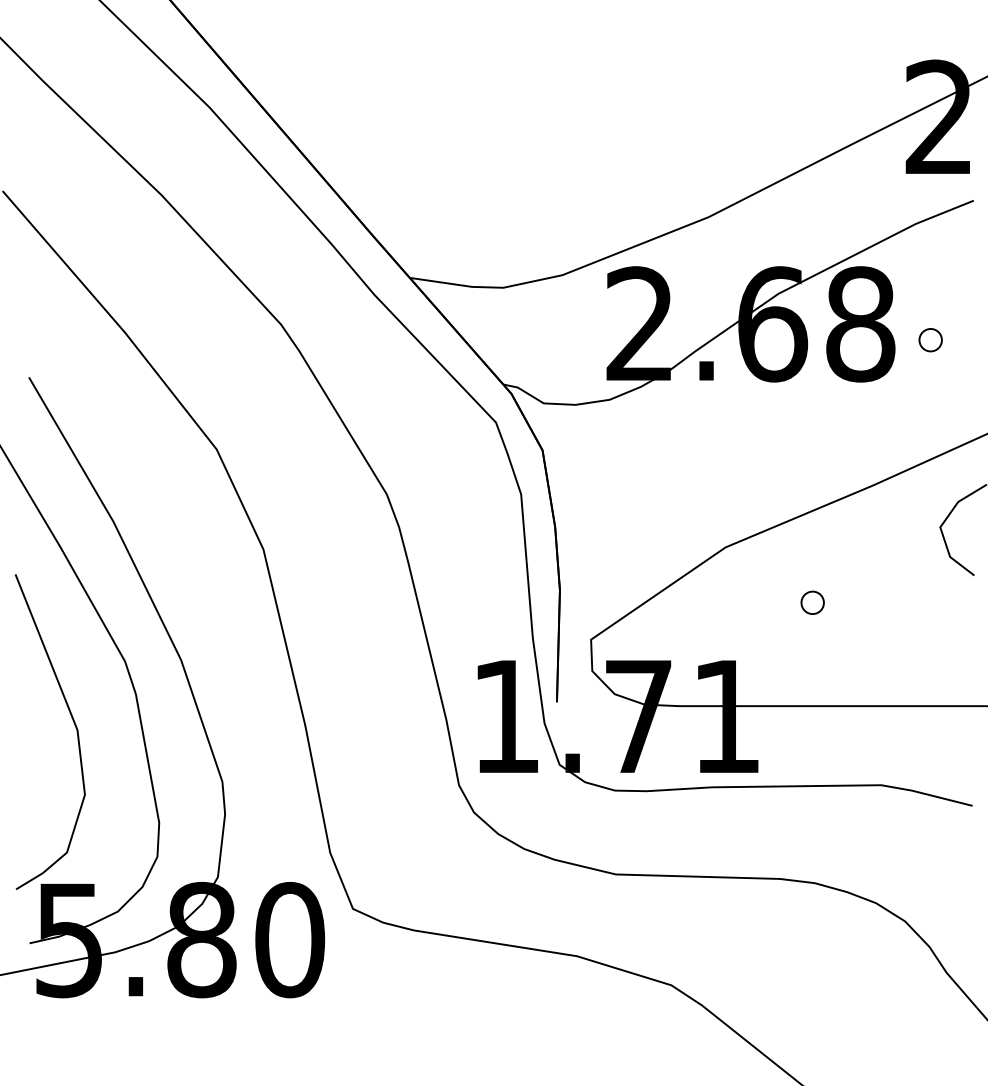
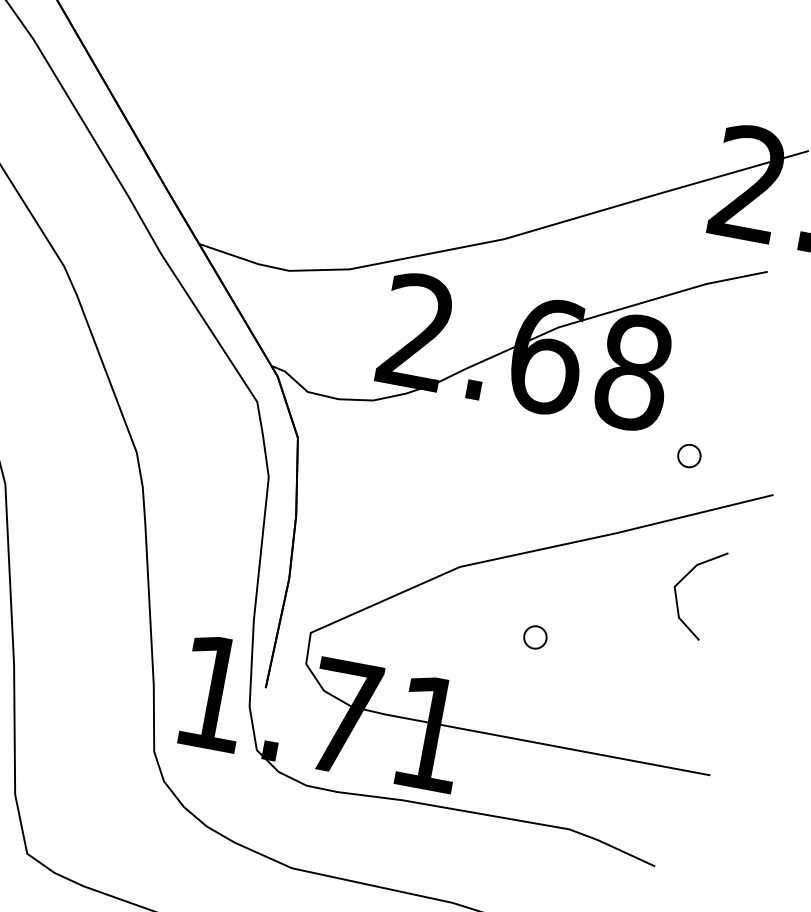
part: (930, 340) -> (689, 456), moved

